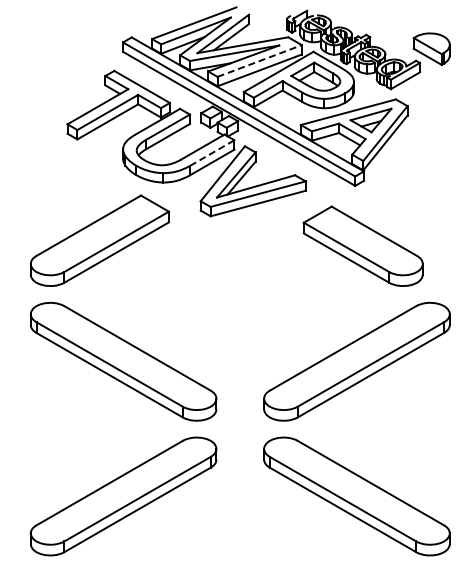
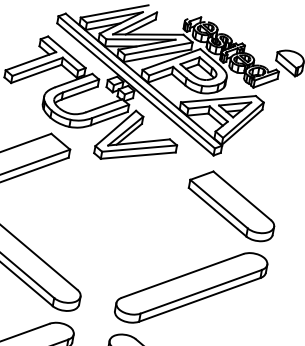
line: (260, 60) -> (159, 48), dashed -> solid
line: (212, 153) -> (110, 111), dashed -> solid
part: (362, 245) -> (231, 204), moved

